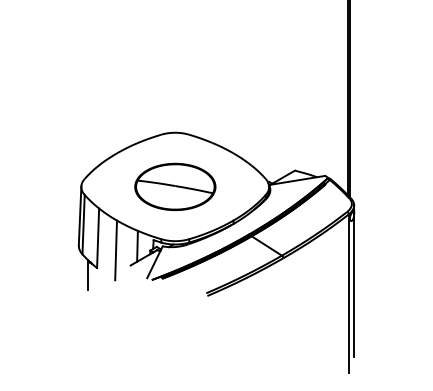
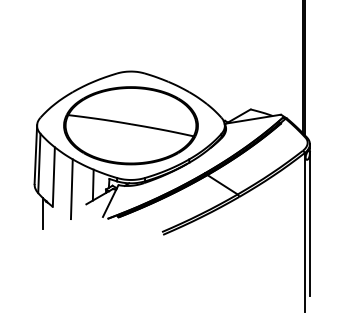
part: (175, 186) -> (131, 125), size x1.67

